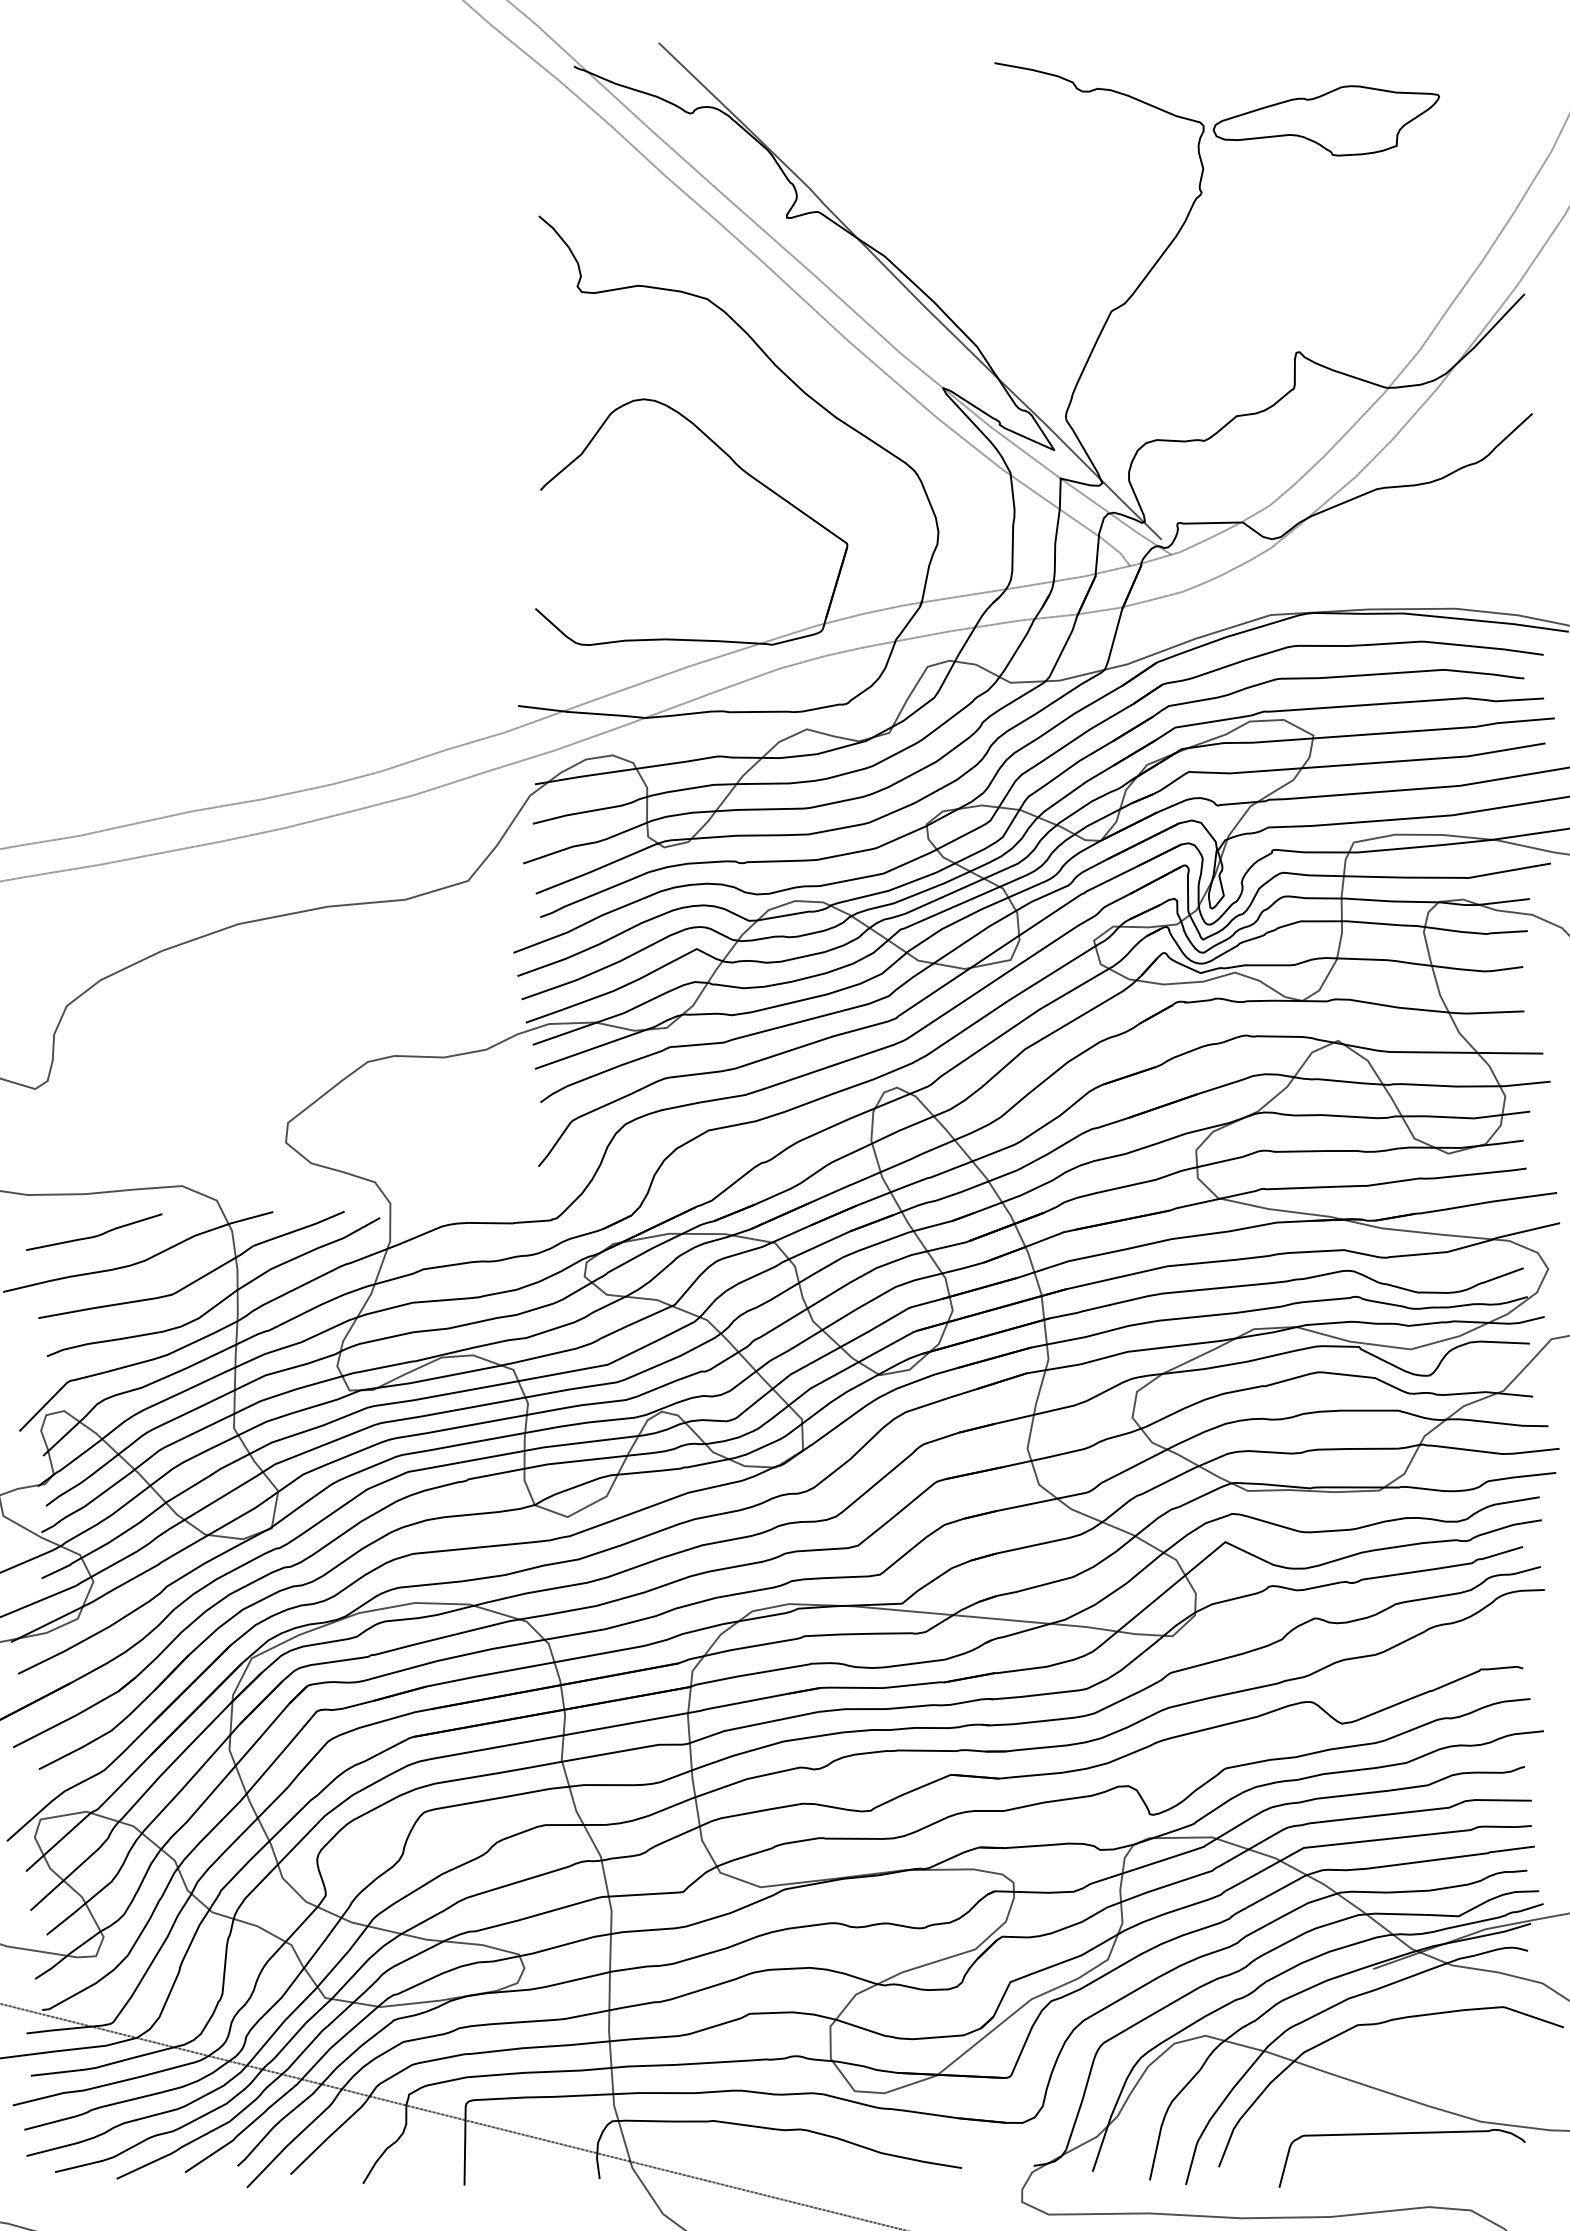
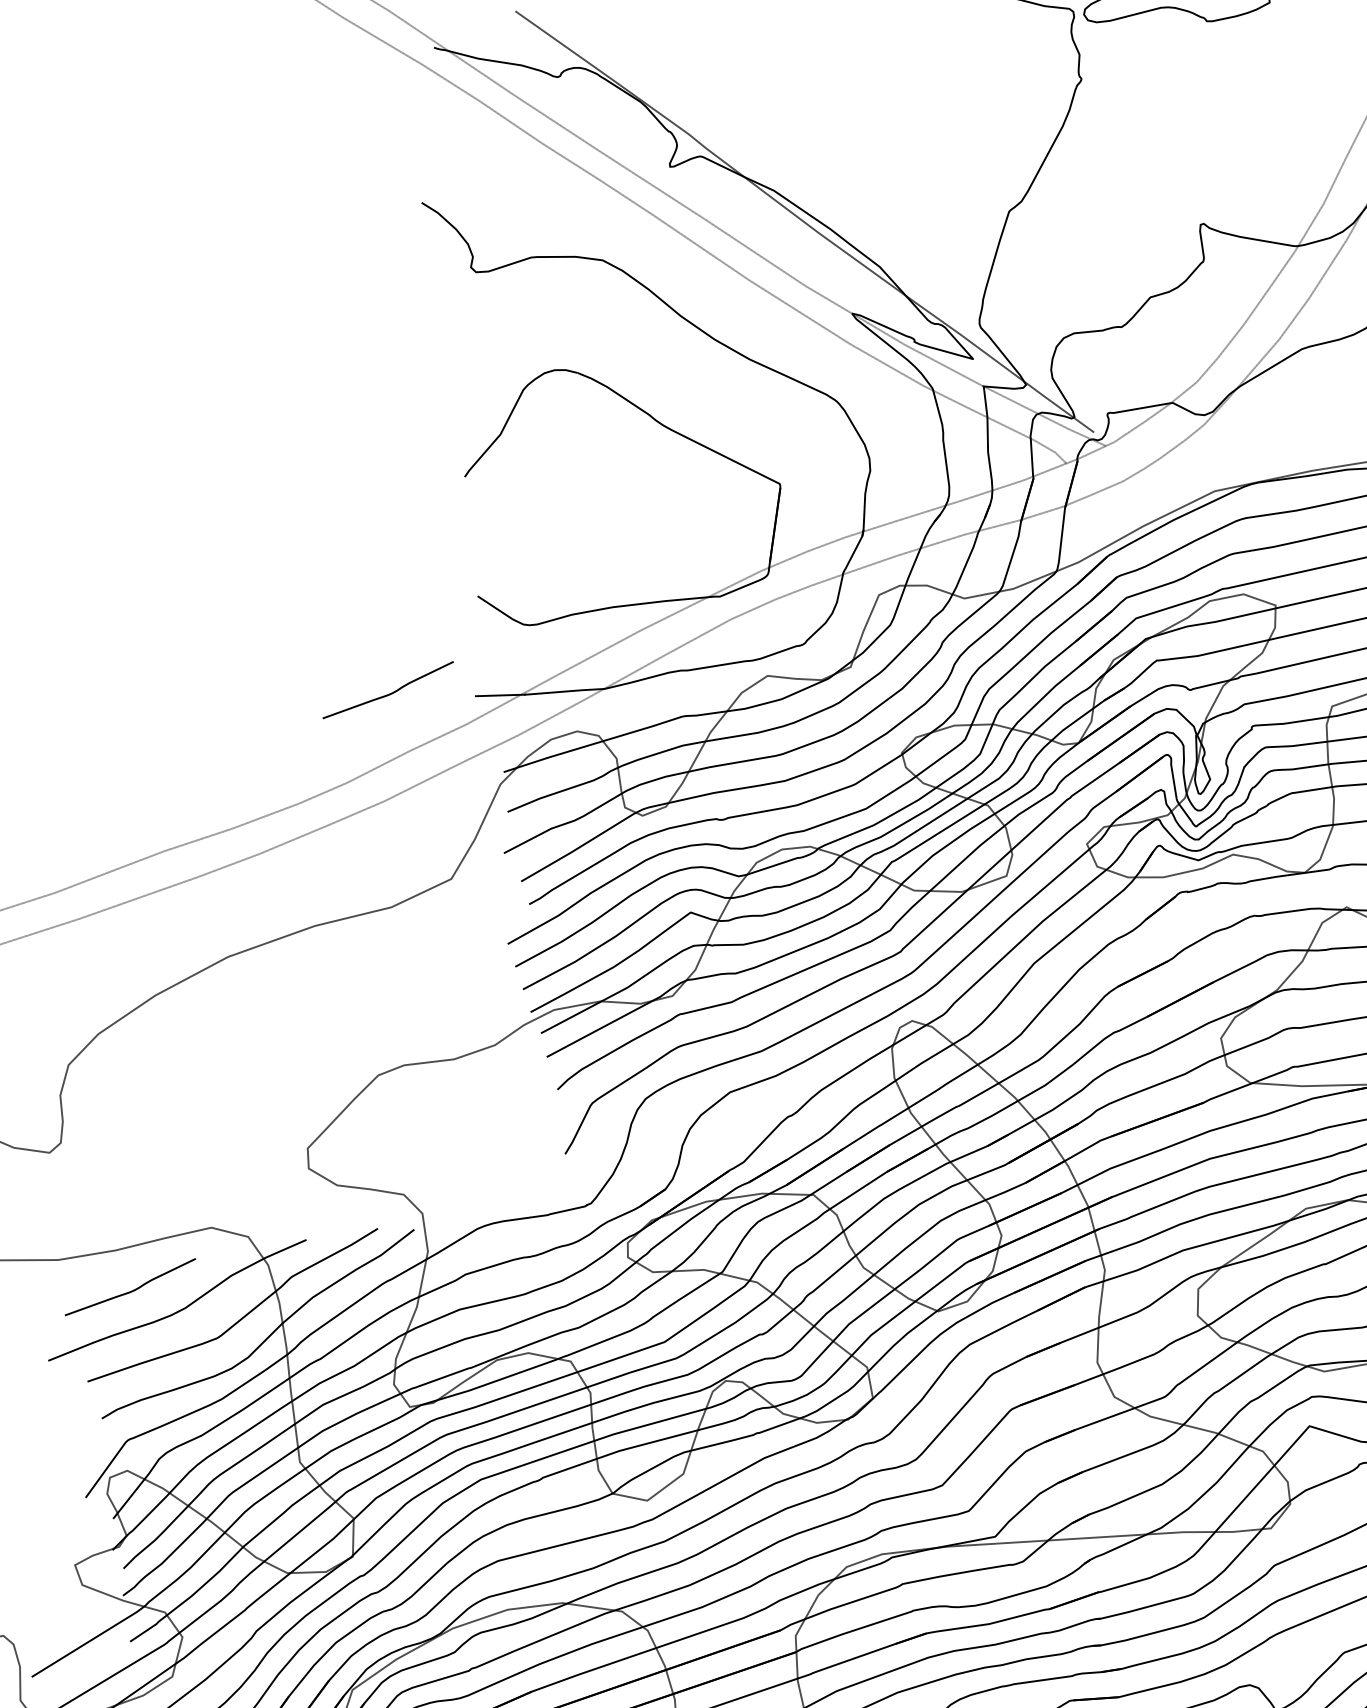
curve: (434, 690) -> (388, 693), added

